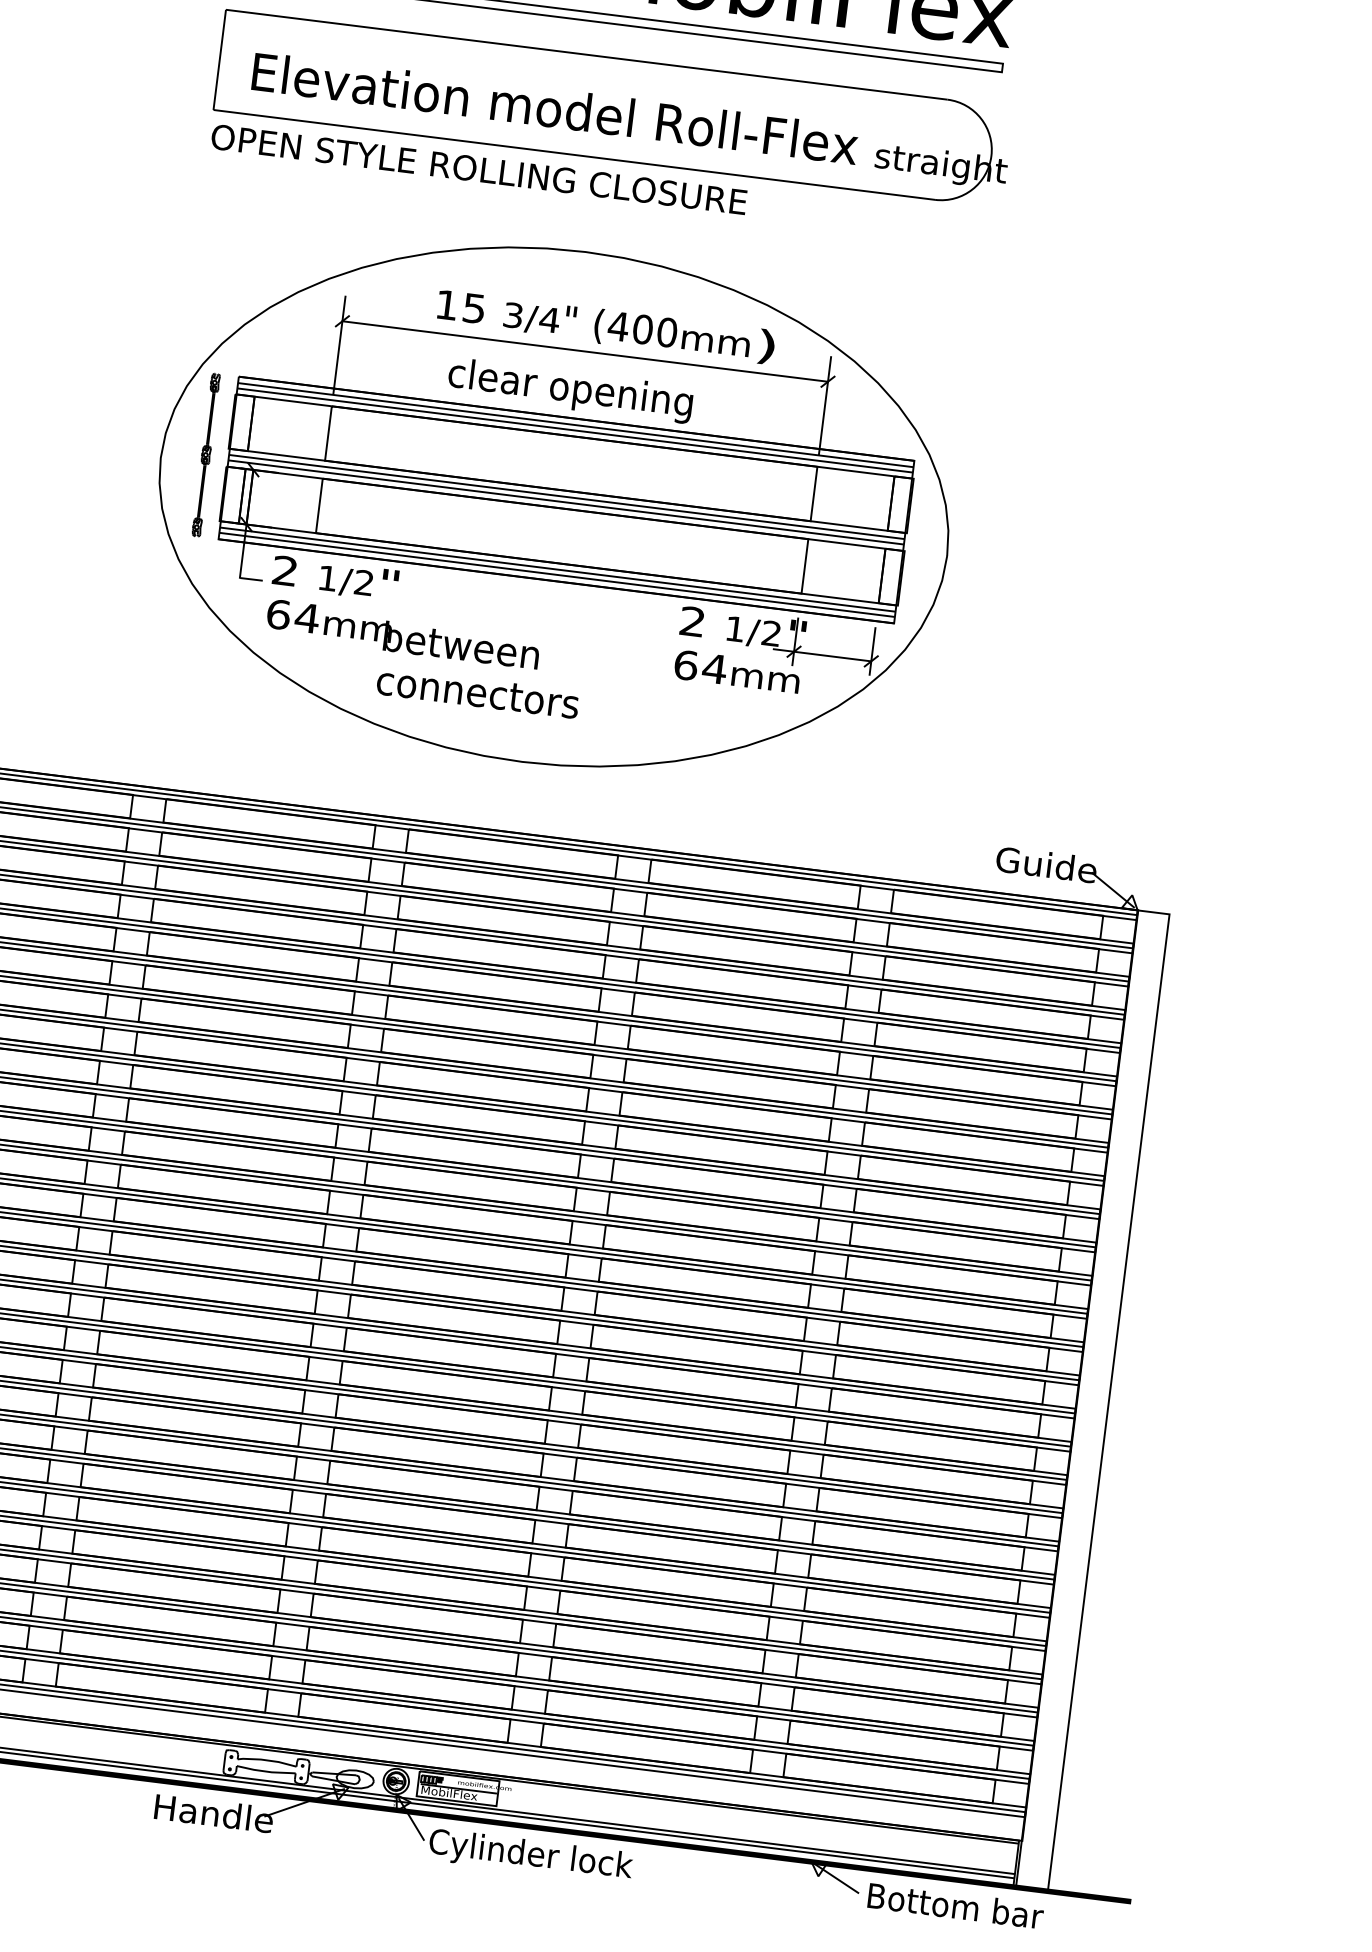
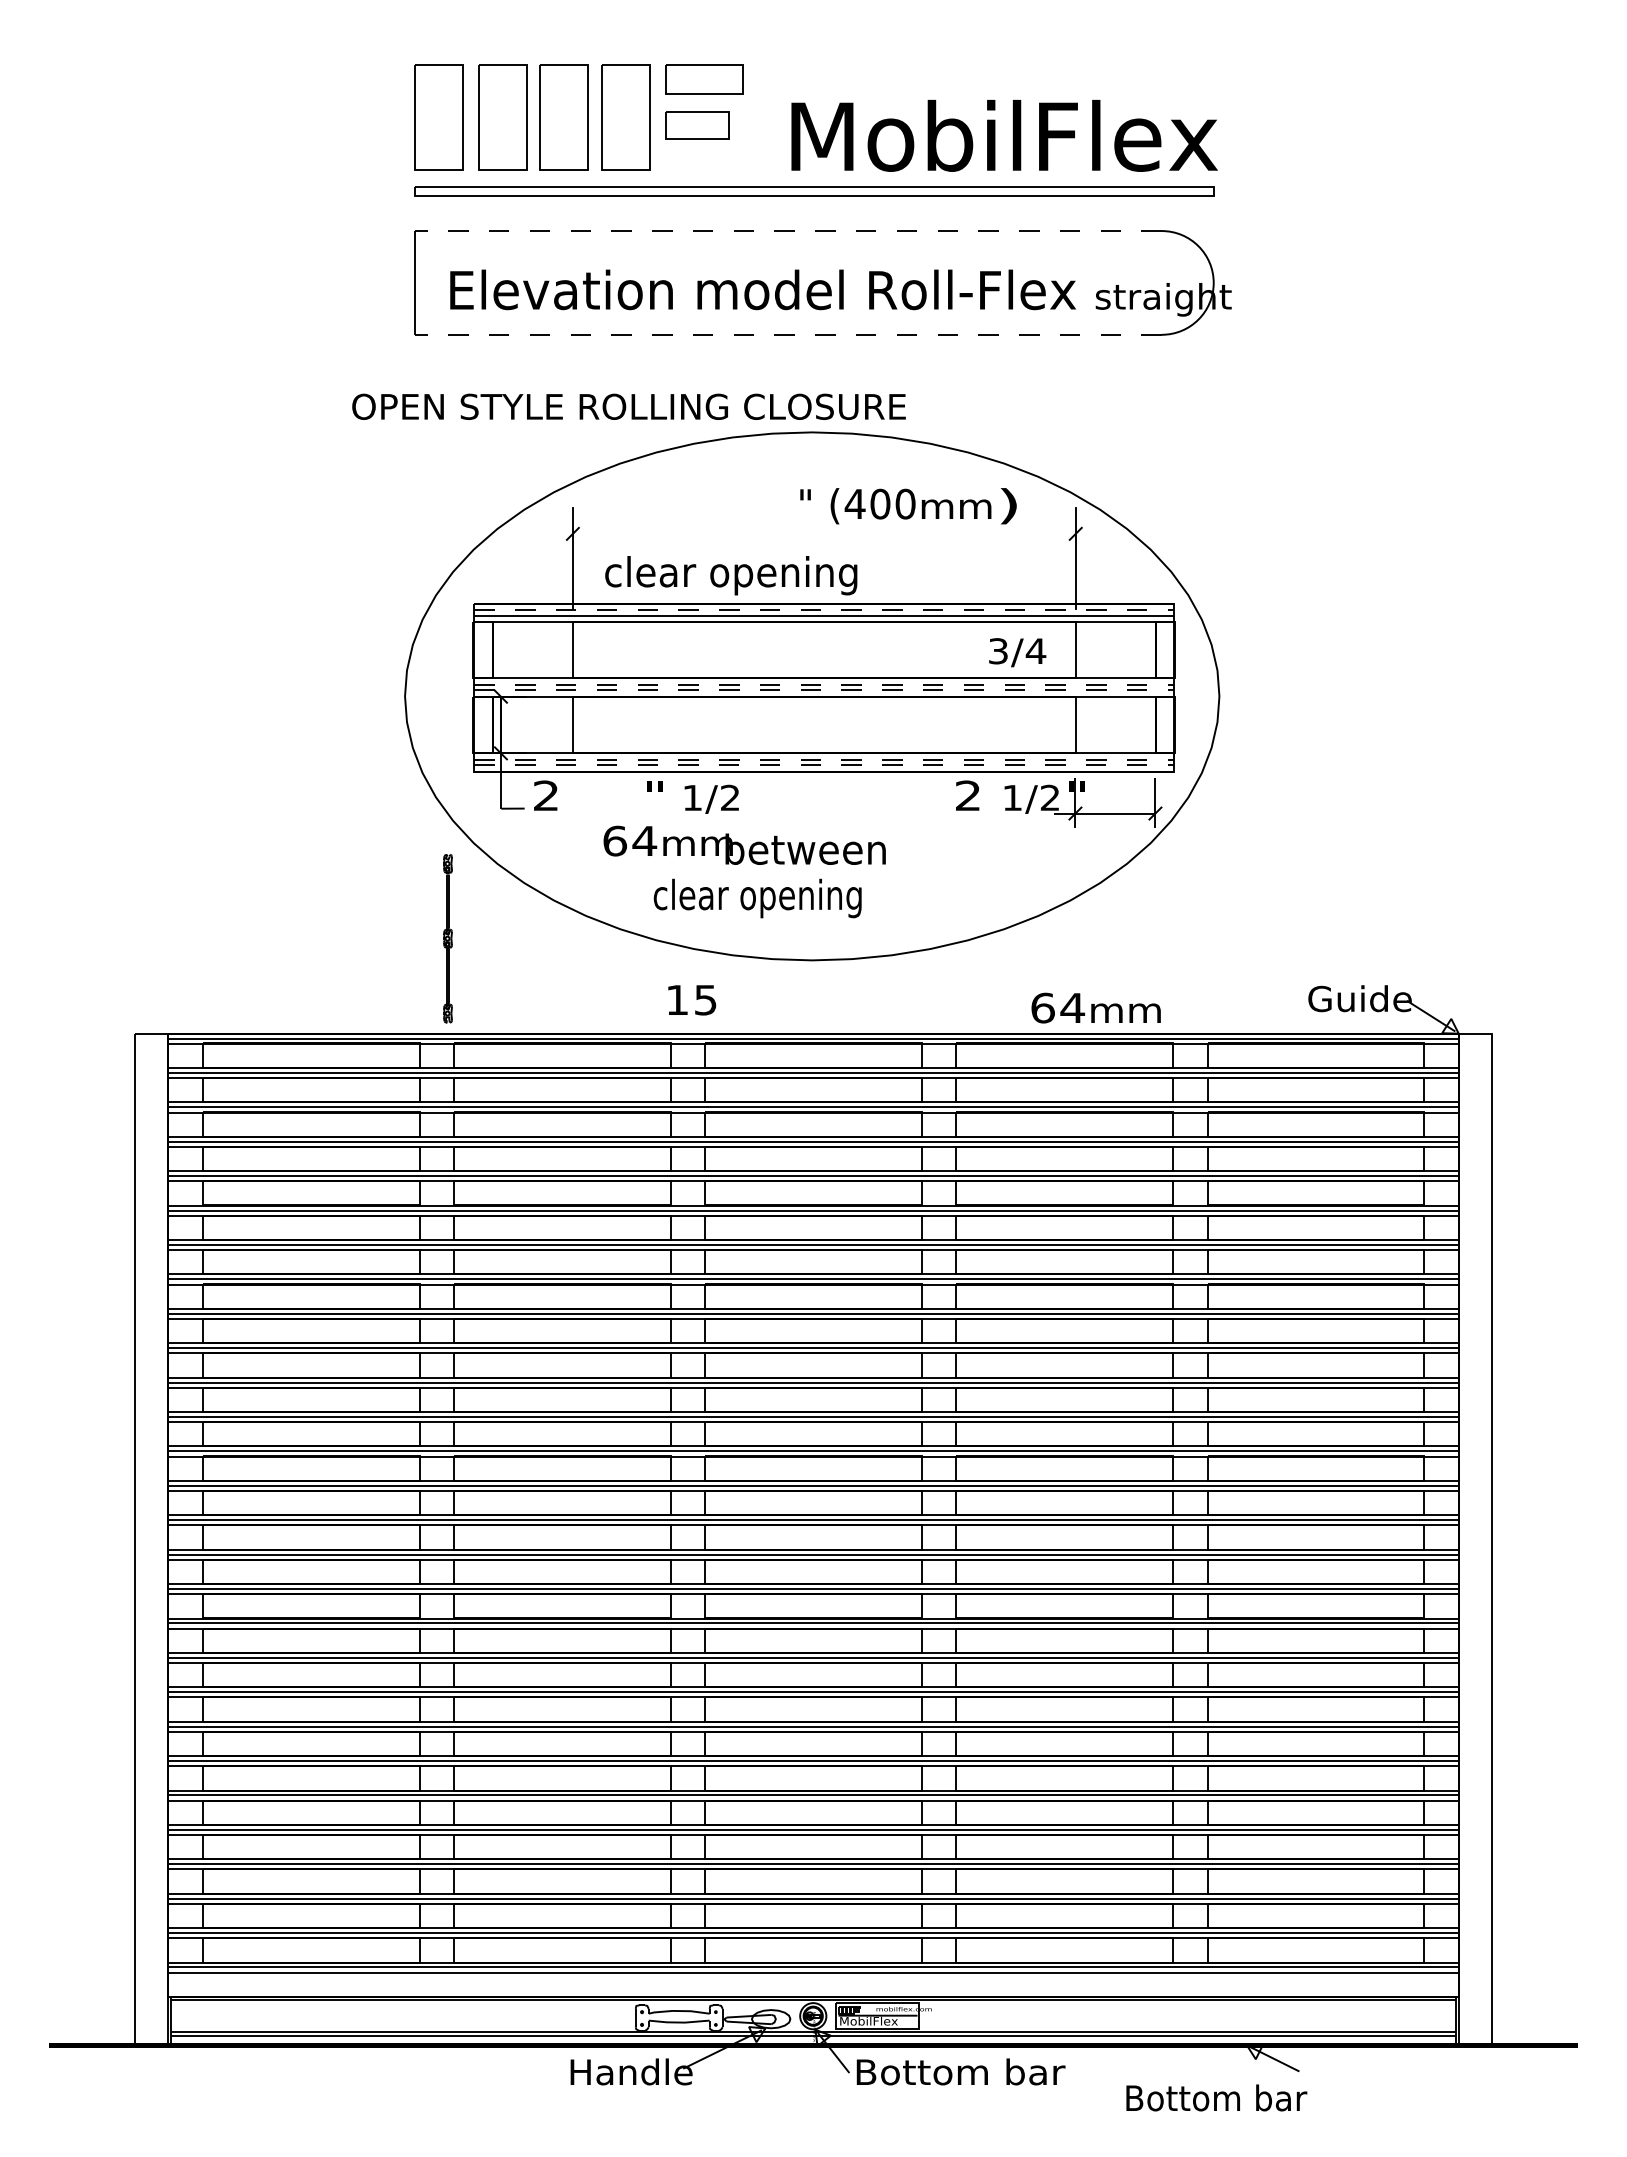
line: (586, 55) -> (788, 231), solid -> dashed
line: (574, 154) -> (788, 334), solid -> dashed
text: (478, 169) -> (628, 406), moved
text: (461, 307) -> (692, 1000), moved
text: (531, 318) -> (1017, 652), moved
line: (584, 351) -> (823, 533), removed
text: (570, 390) -> (731, 575), moved
line: (576, 425) -> (824, 610), solid -> dashed
part: (205, 454) -> (447, 938), moved
line: (567, 496) -> (824, 684), solid -> dashed
line: (566, 502) -> (824, 690), solid -> dashed
line: (558, 569) -> (824, 759), solid -> dashed
line: (557, 575) -> (824, 765), solid -> dashed
text: (345, 581) -> (711, 798), moved
text: (403, 633) -> (744, 844), moved
text: (736, 671) -> (1095, 1007), moved
text: (476, 695) -> (757, 898), connectors -> clear opening
text: (531, 1856) -> (960, 2075), Cylinder lock -> Bottom bar
text: (955, 1905) -> (1216, 2097), moved

